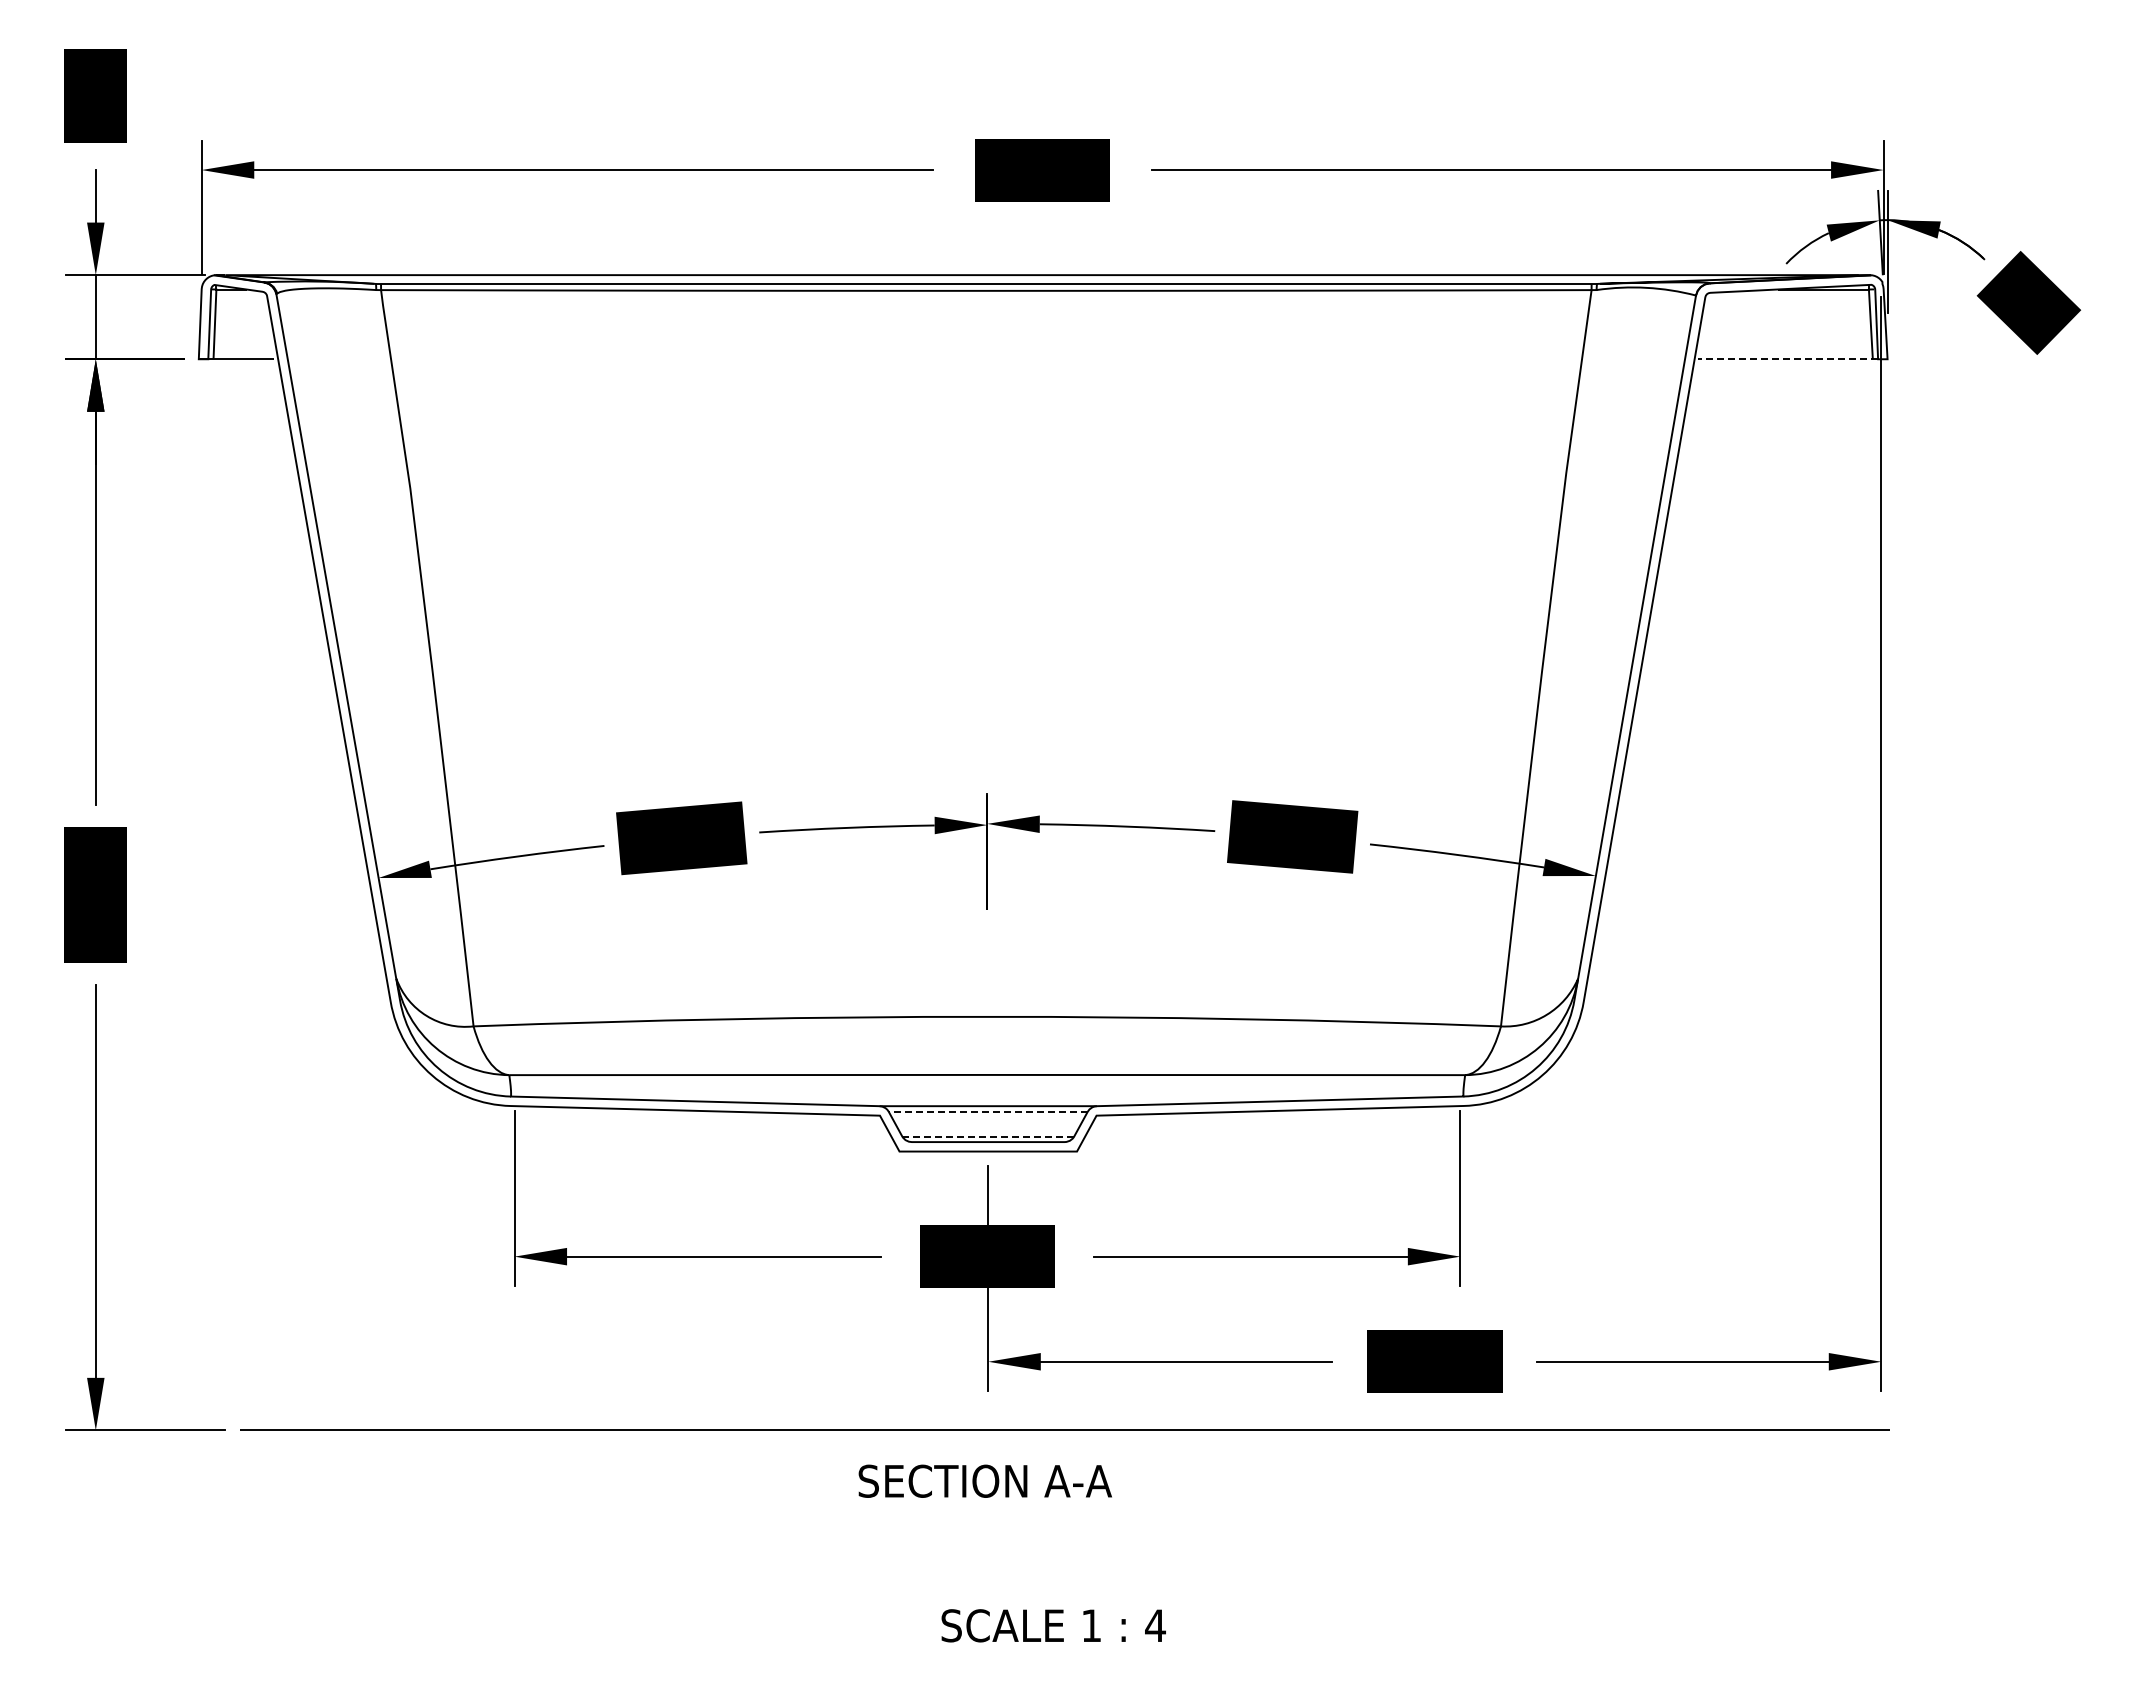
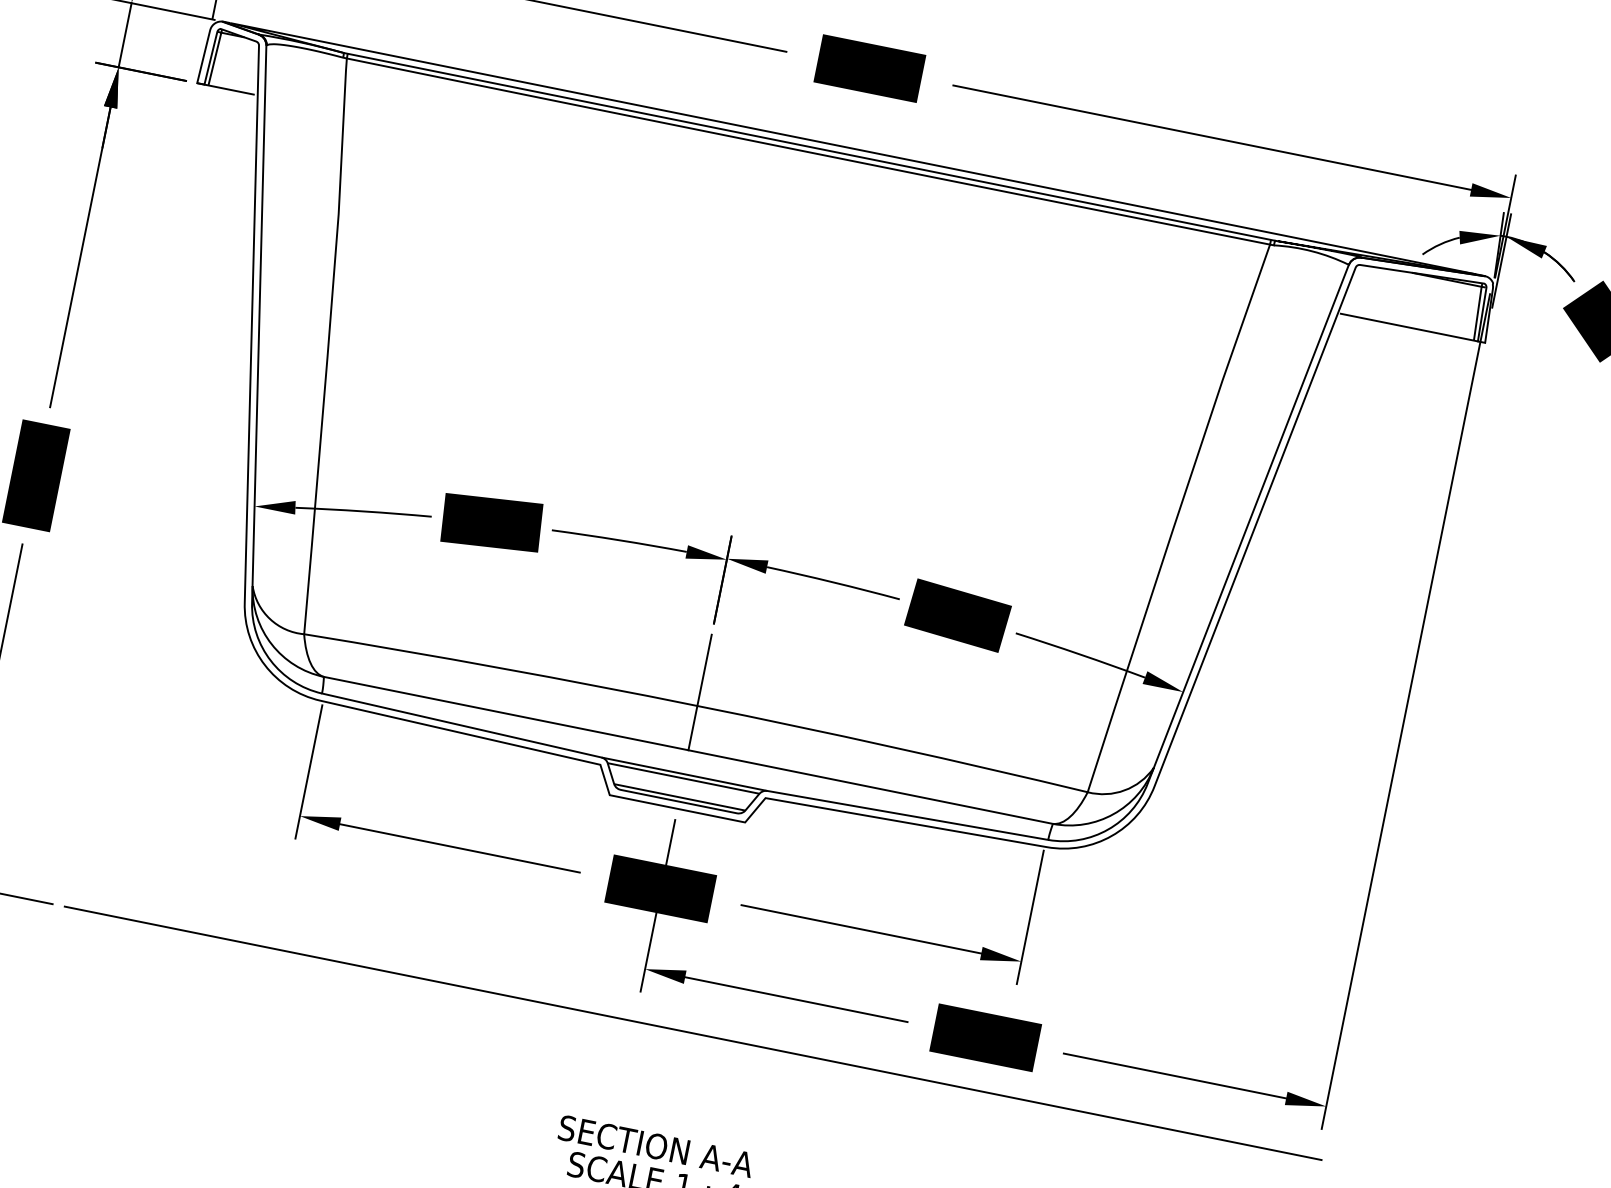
line: (1788, 359) -> (1409, 327), dashed -> solid
line: (987, 998) -> (700, 691), added
line: (988, 1111) -> (683, 778), dashed -> solid
line: (988, 1136) -> (679, 797), dashed -> solid
text: (984, 1480) -> (655, 1145), moved

